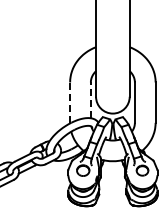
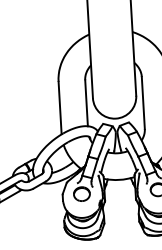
line: (90, 100) -> (86, 103), dashed -> solid
line: (70, 102) -> (60, 107), dashed -> solid

